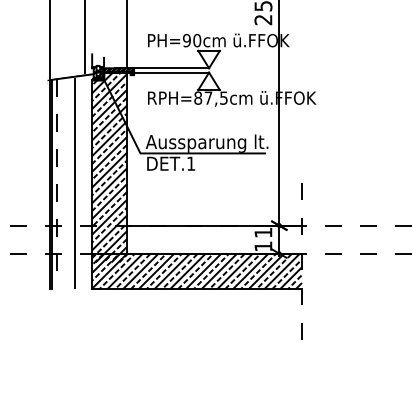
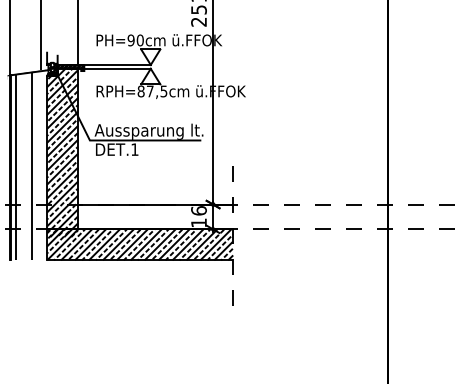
line: (57, 183) -> (16, 167), dashed -> solid
text: (262, 232) -> (198, 210), 11 -> 16

